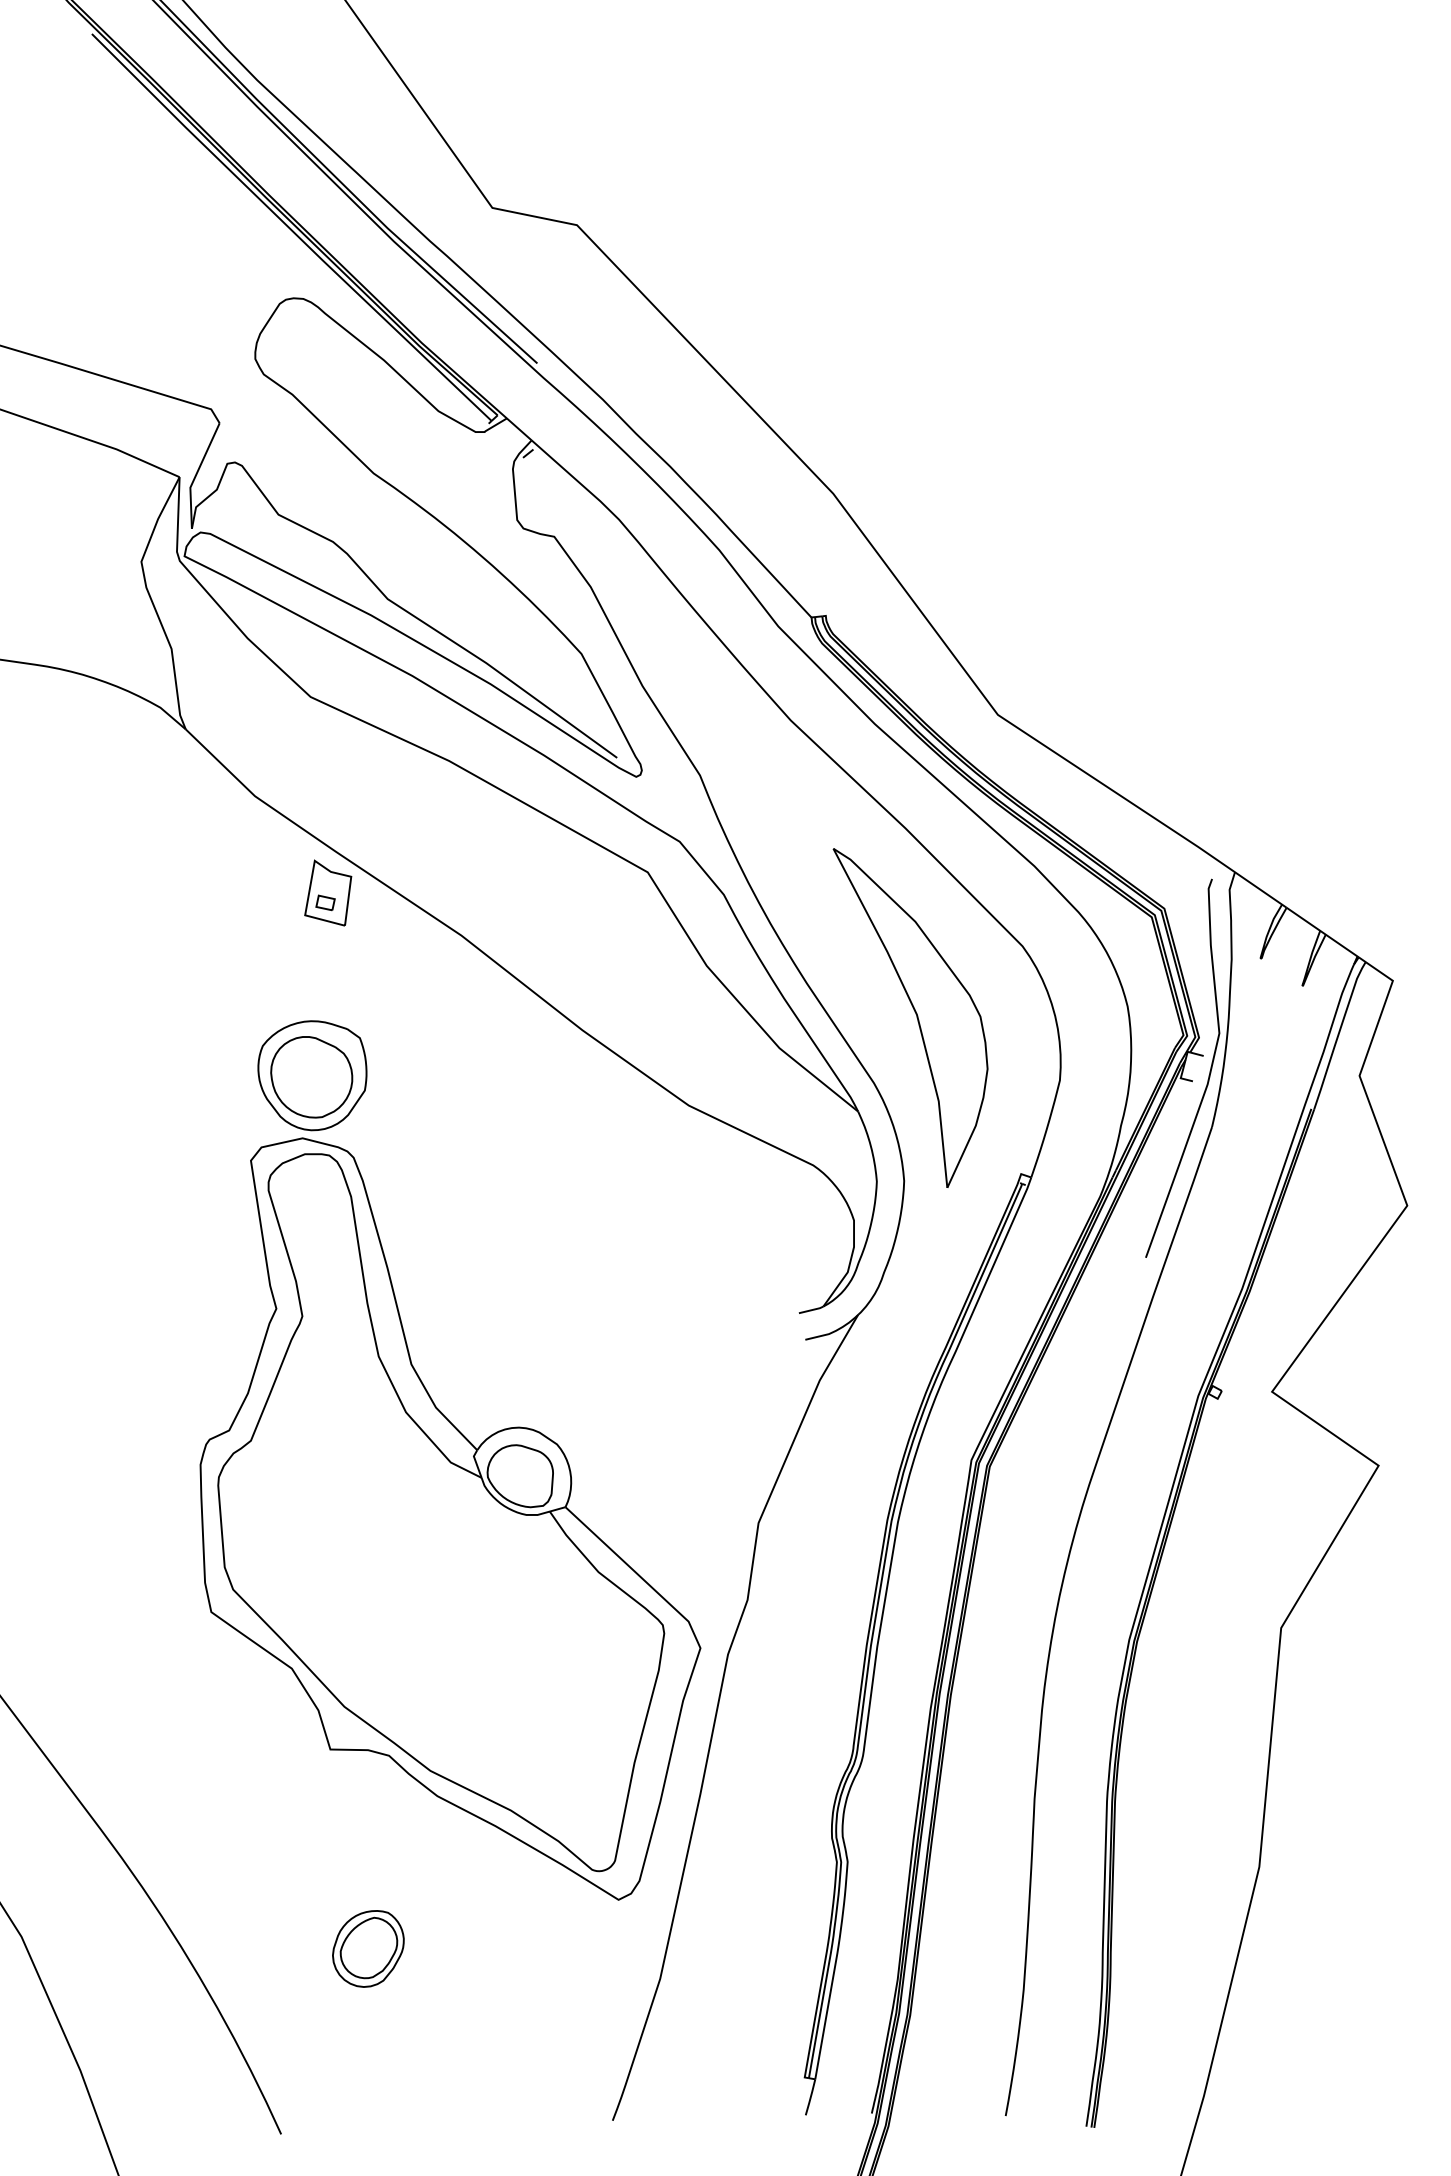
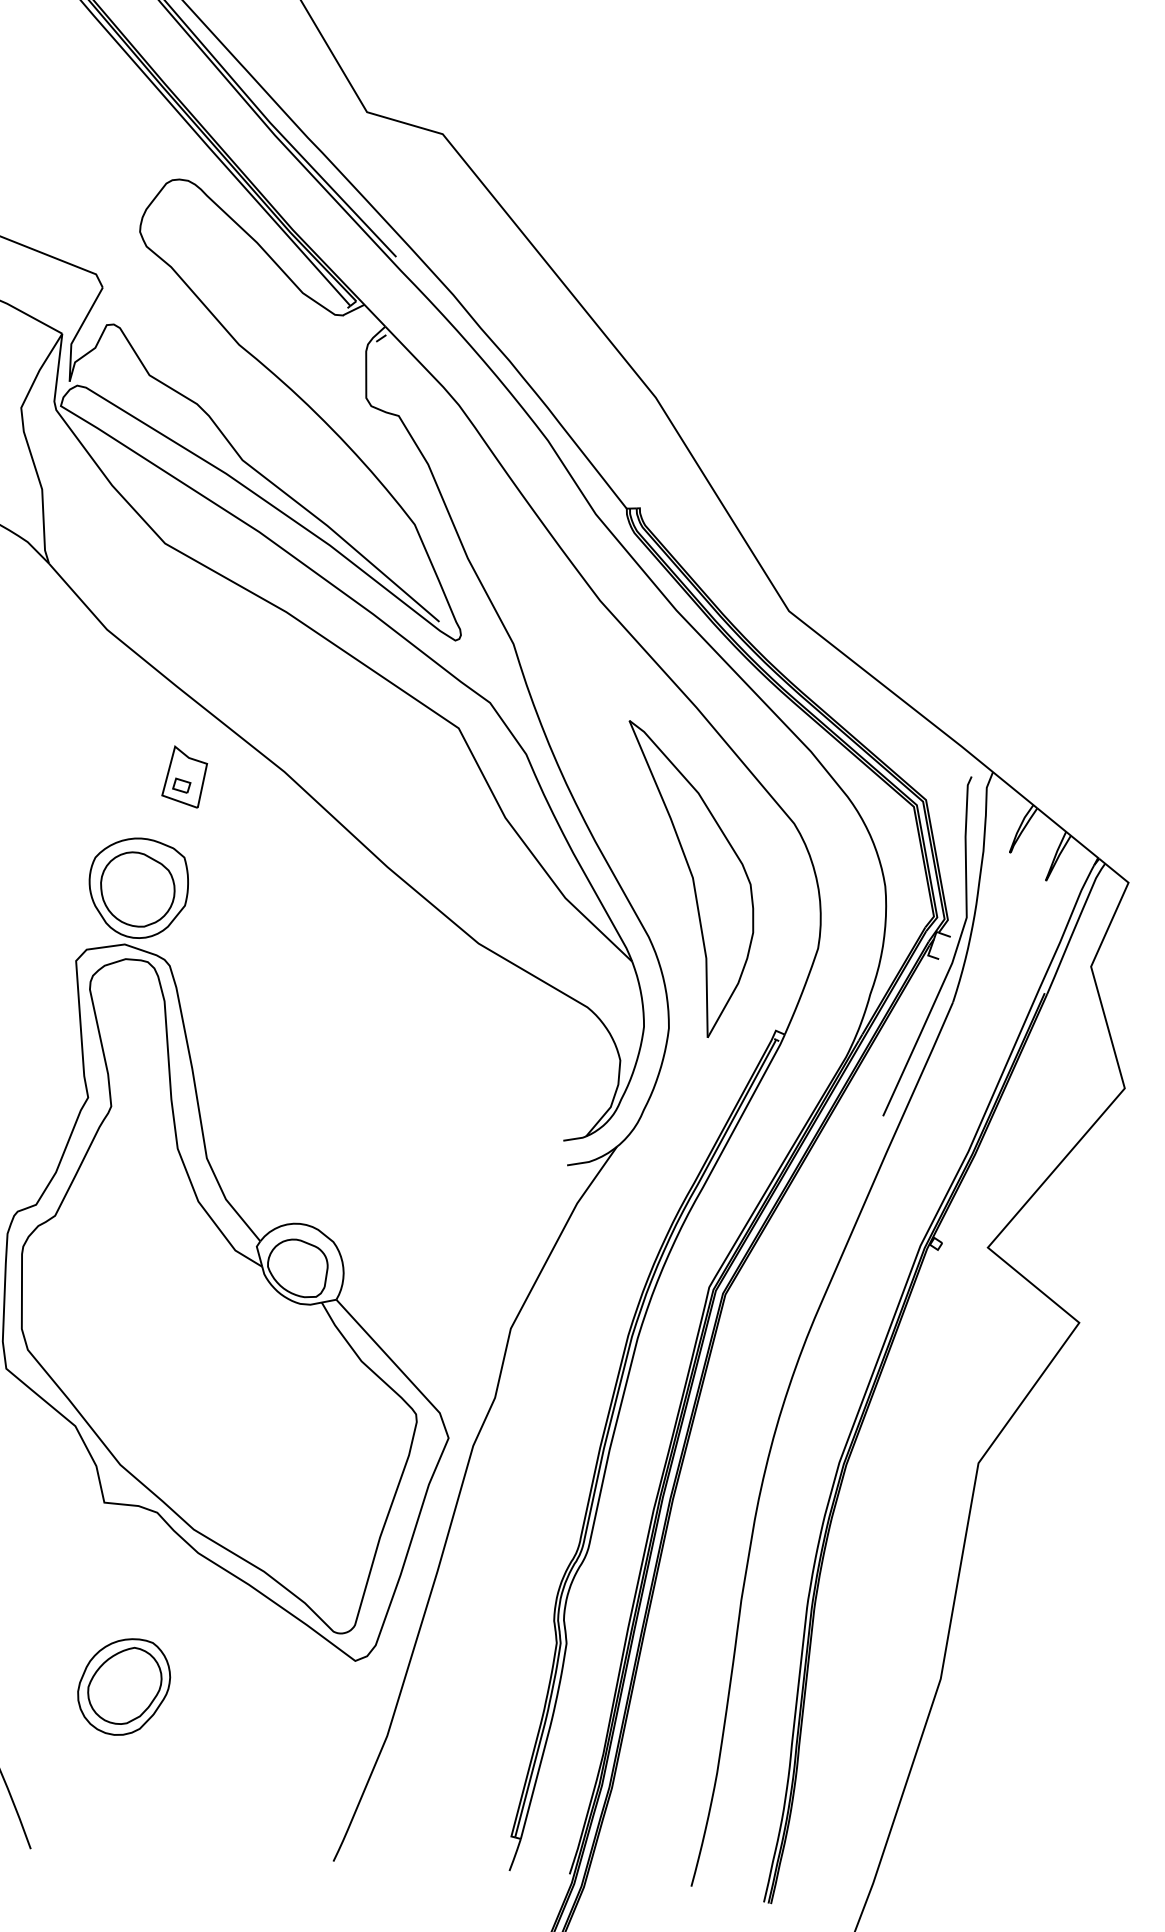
part: (328, 892) -> (185, 776), moved
part: (368, 1948) -> (124, 1686), size x1.4

